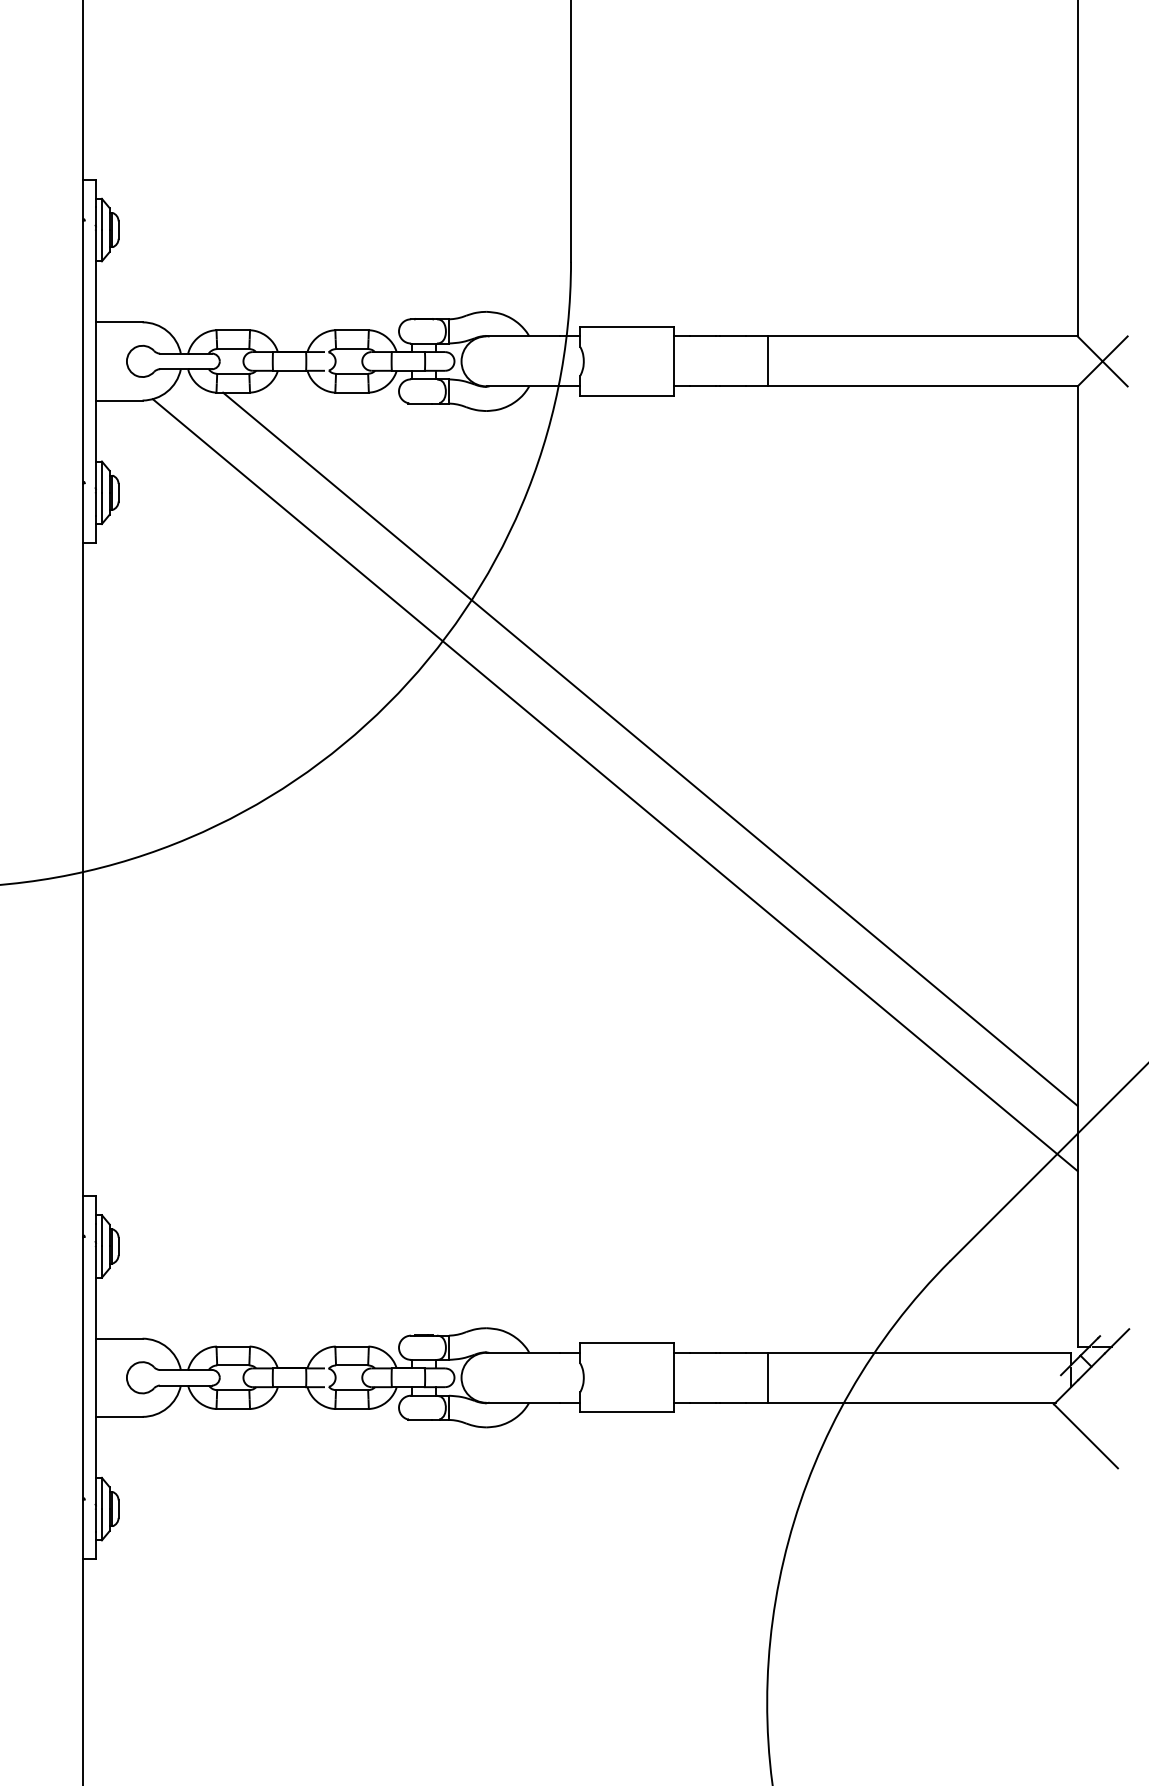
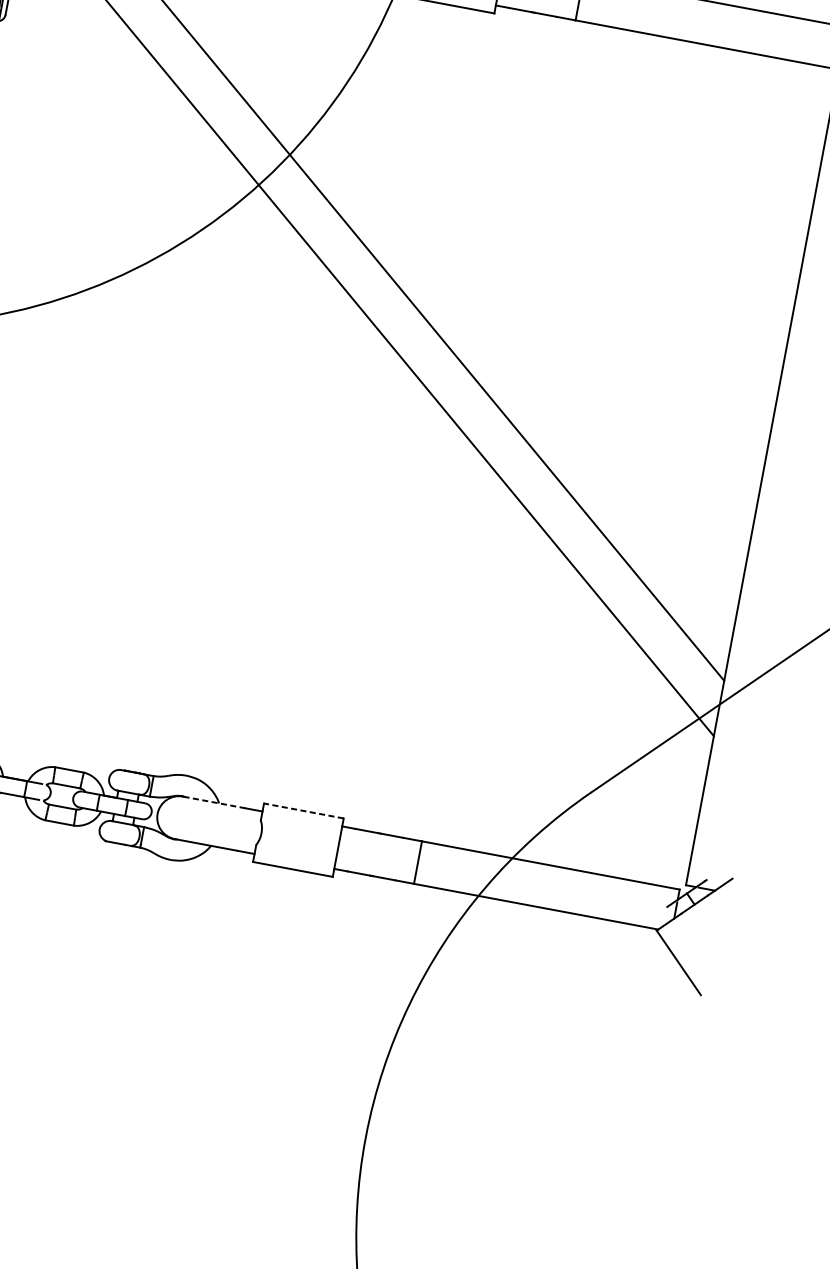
line: (627, 1343) -> (304, 811), solid -> dashed
line: (523, 1352) -> (214, 802), solid -> dashed

